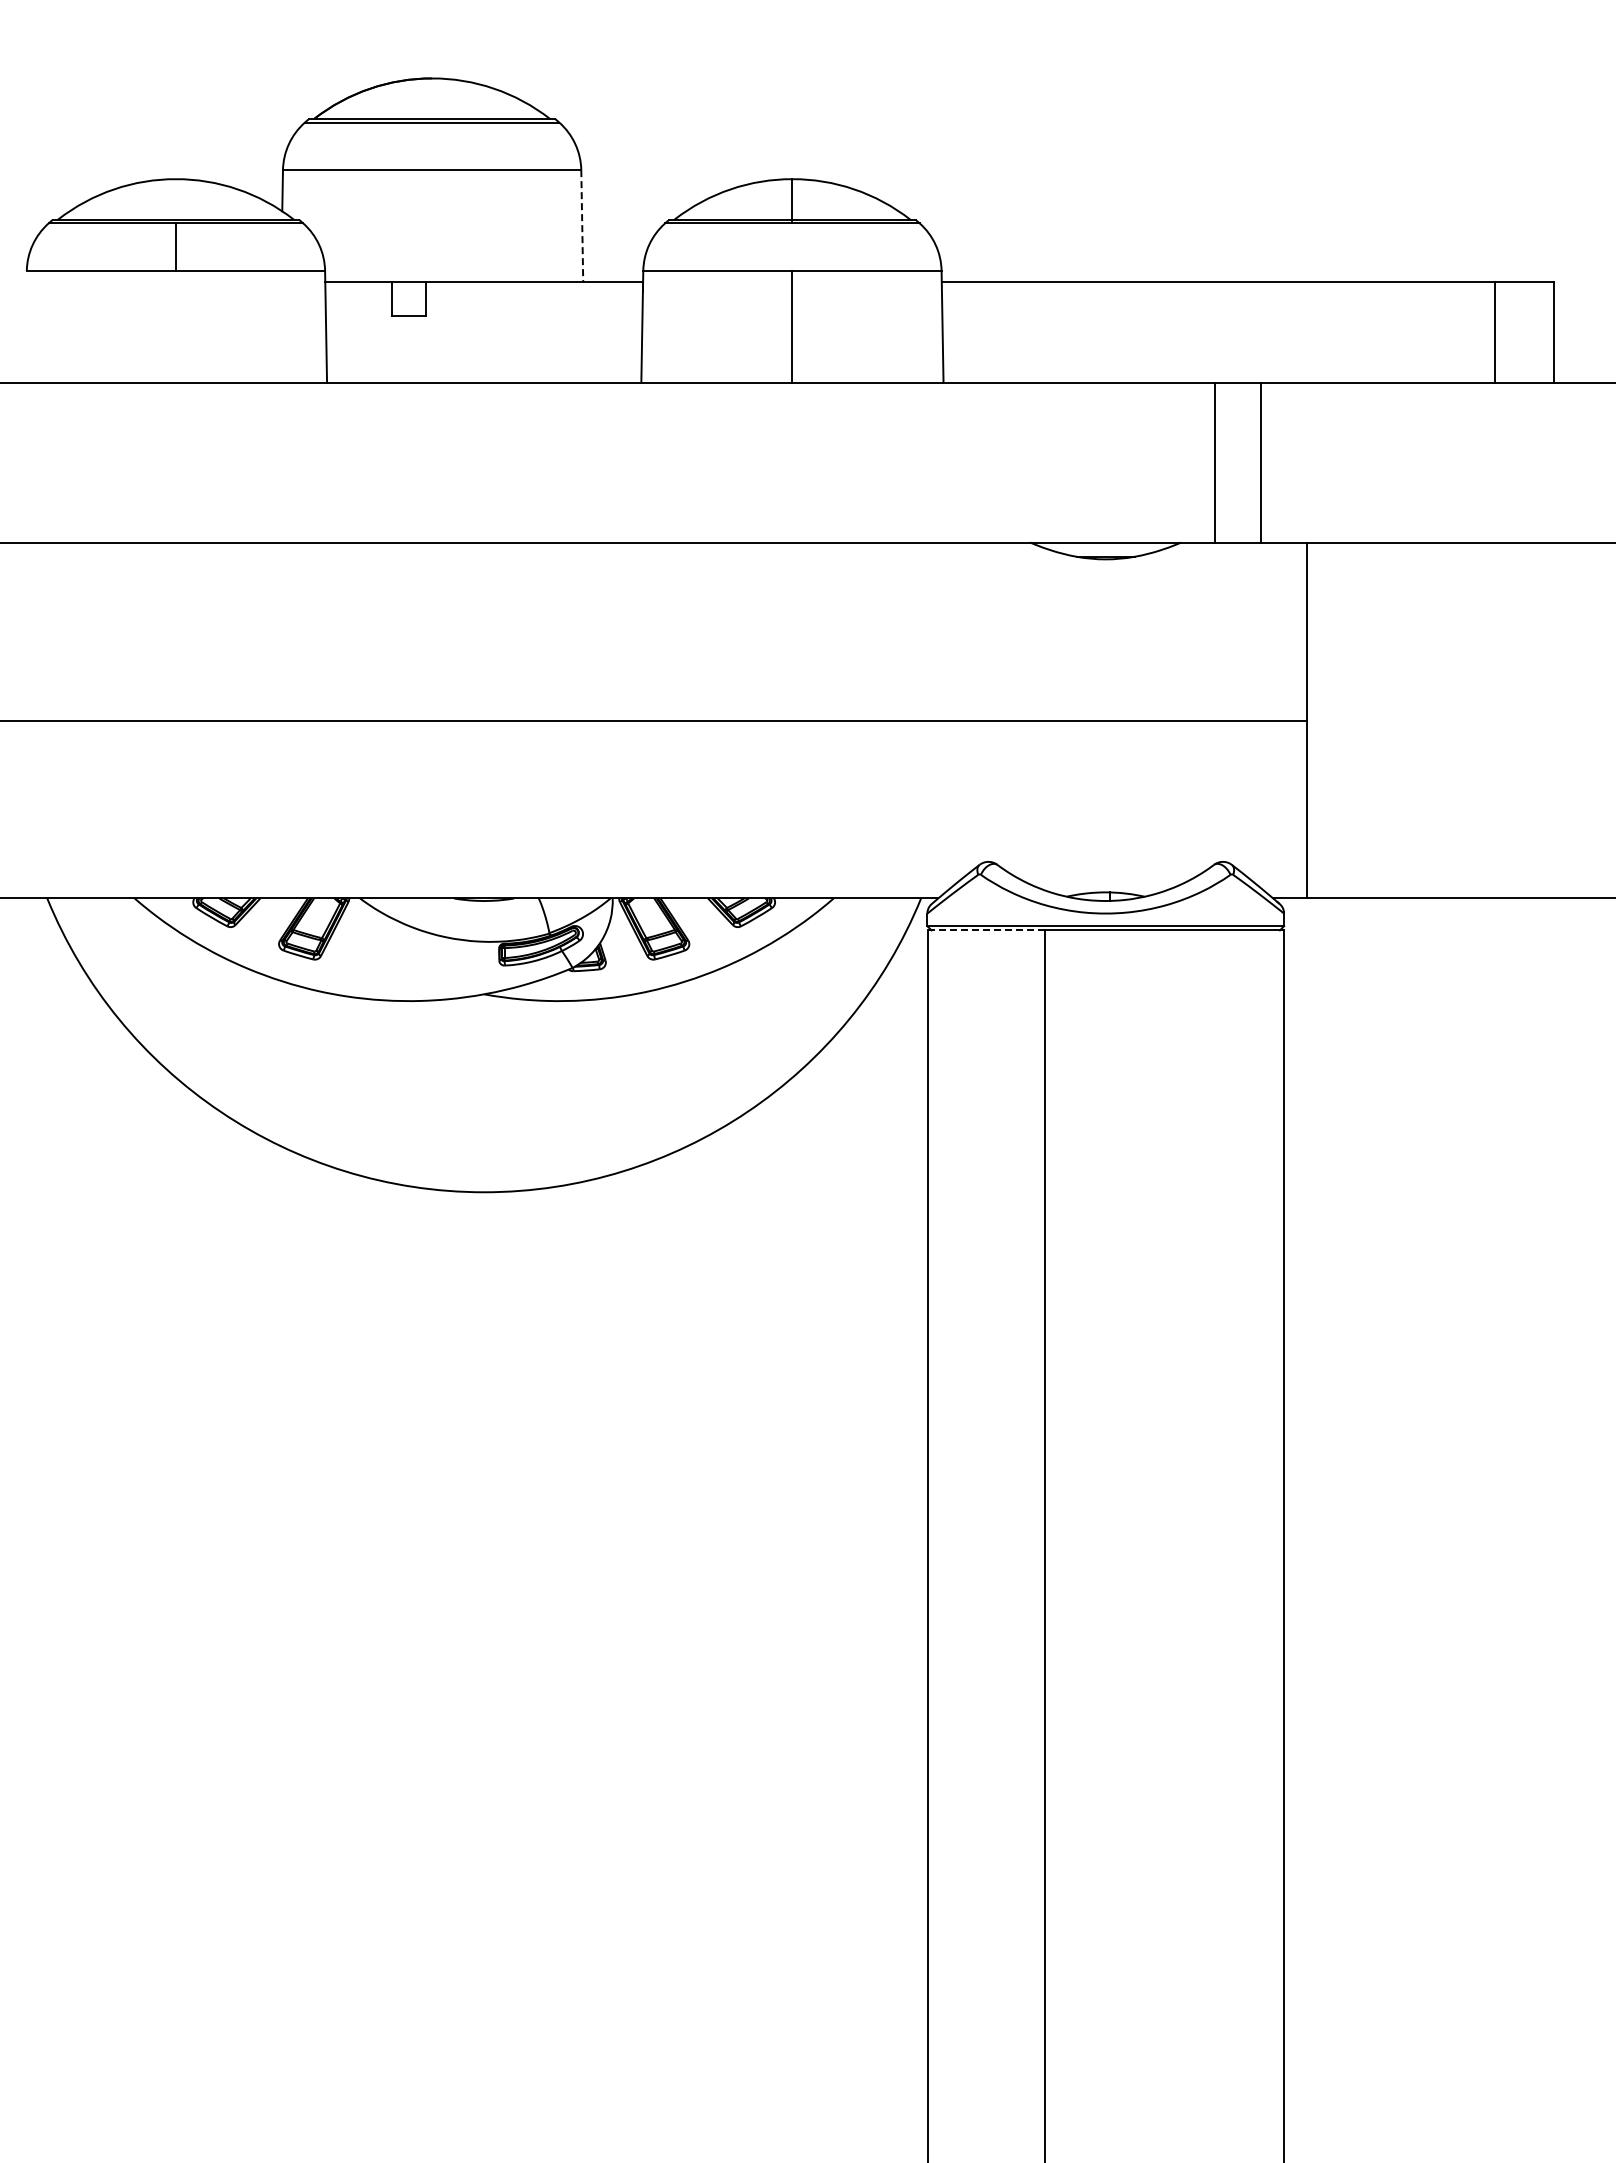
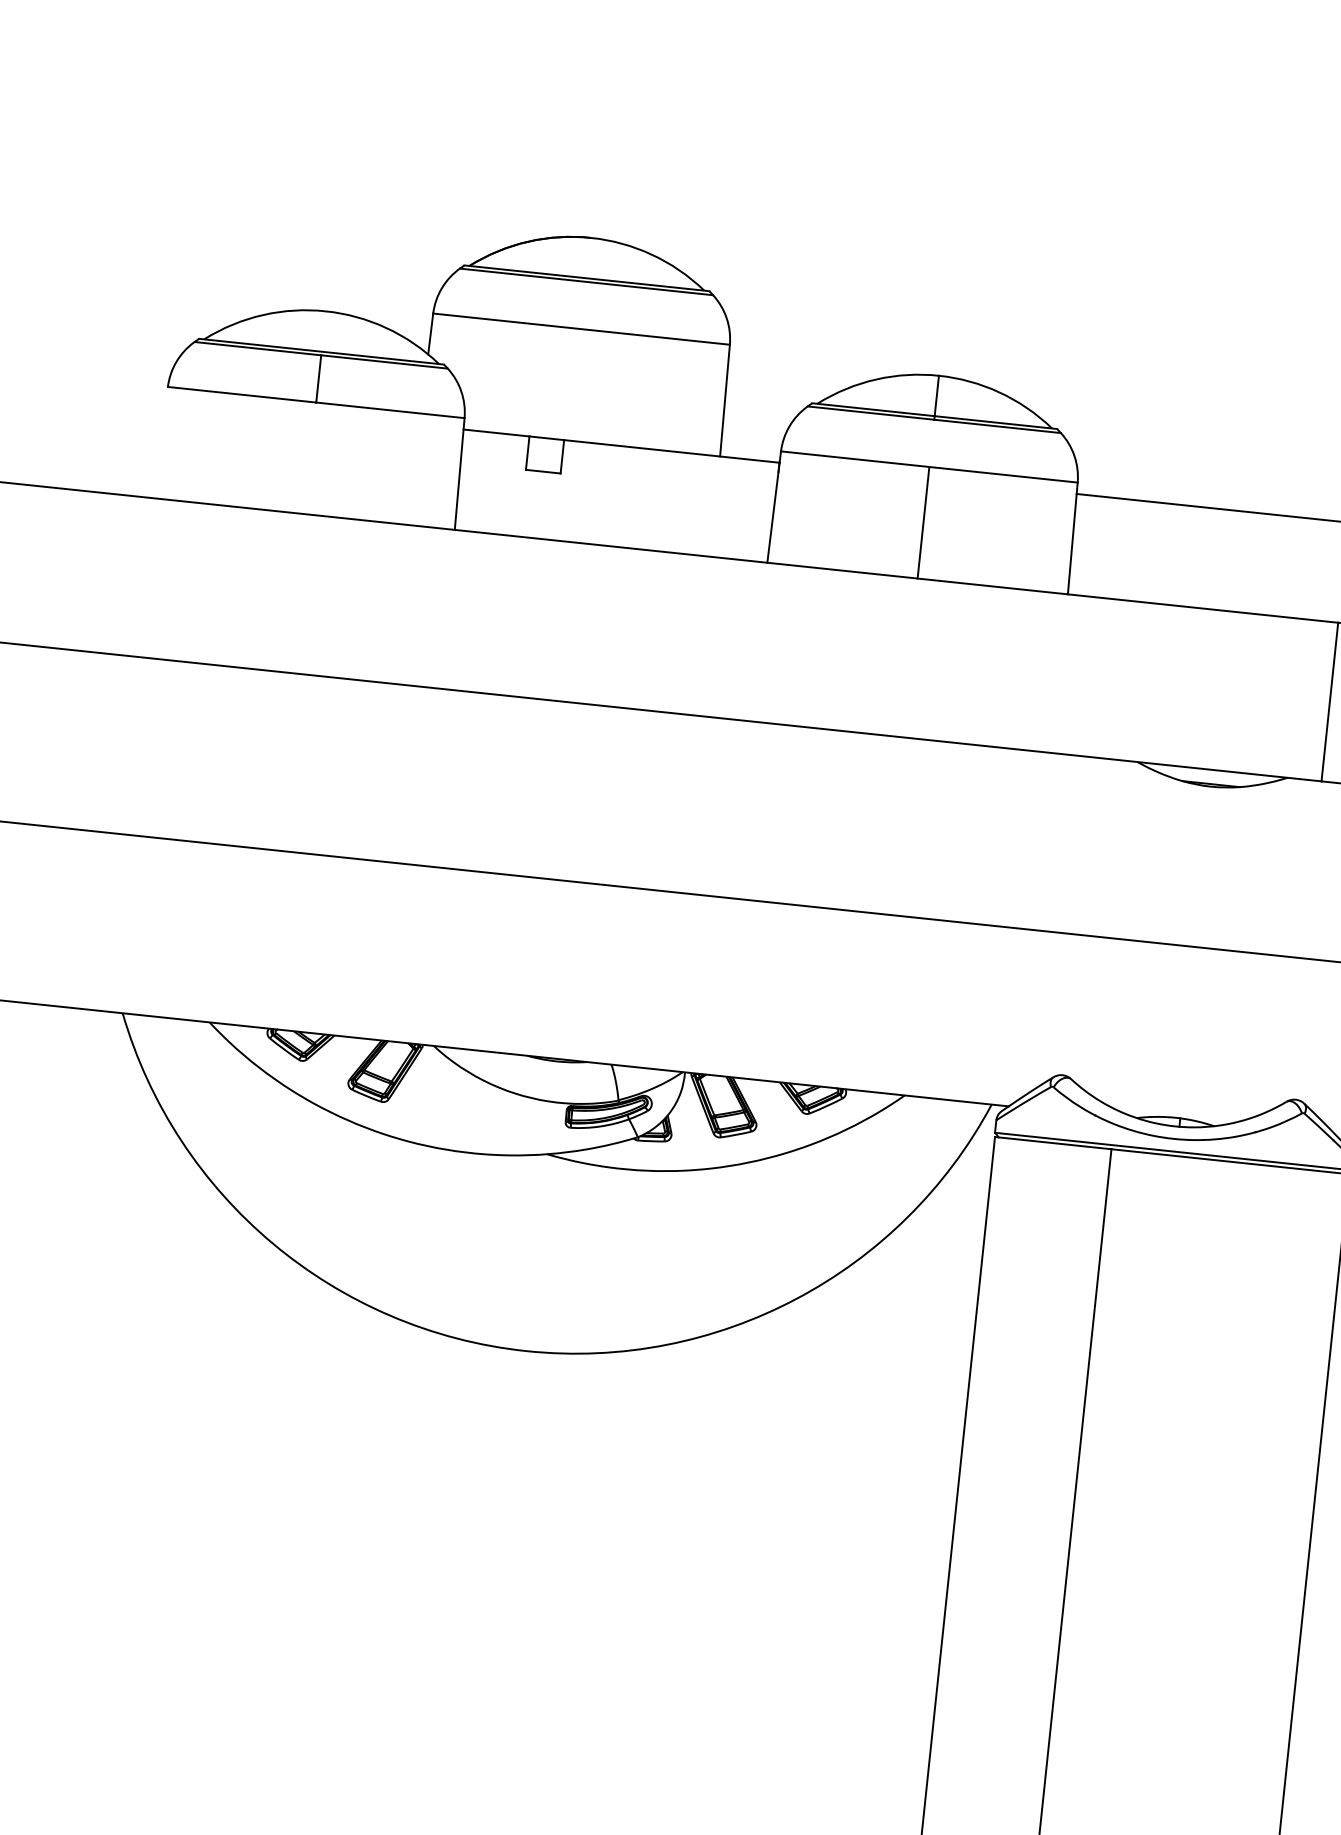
line: (582, 226) -> (725, 400), dashed -> solid
line: (986, 930) -> (1053, 1143), dashed -> solid

